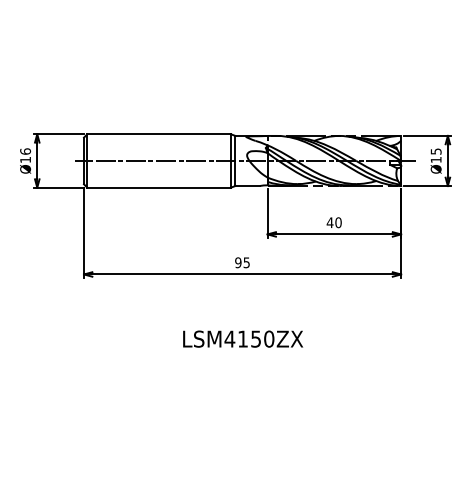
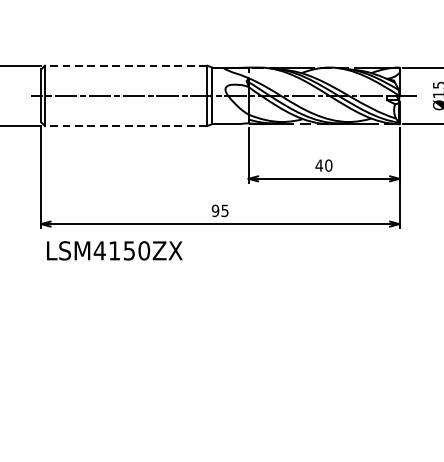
line: (159, 134) -> (126, 65), solid -> dashed
line: (159, 187) -> (126, 125), solid -> dashed
text: (243, 338) -> (115, 250), moved

